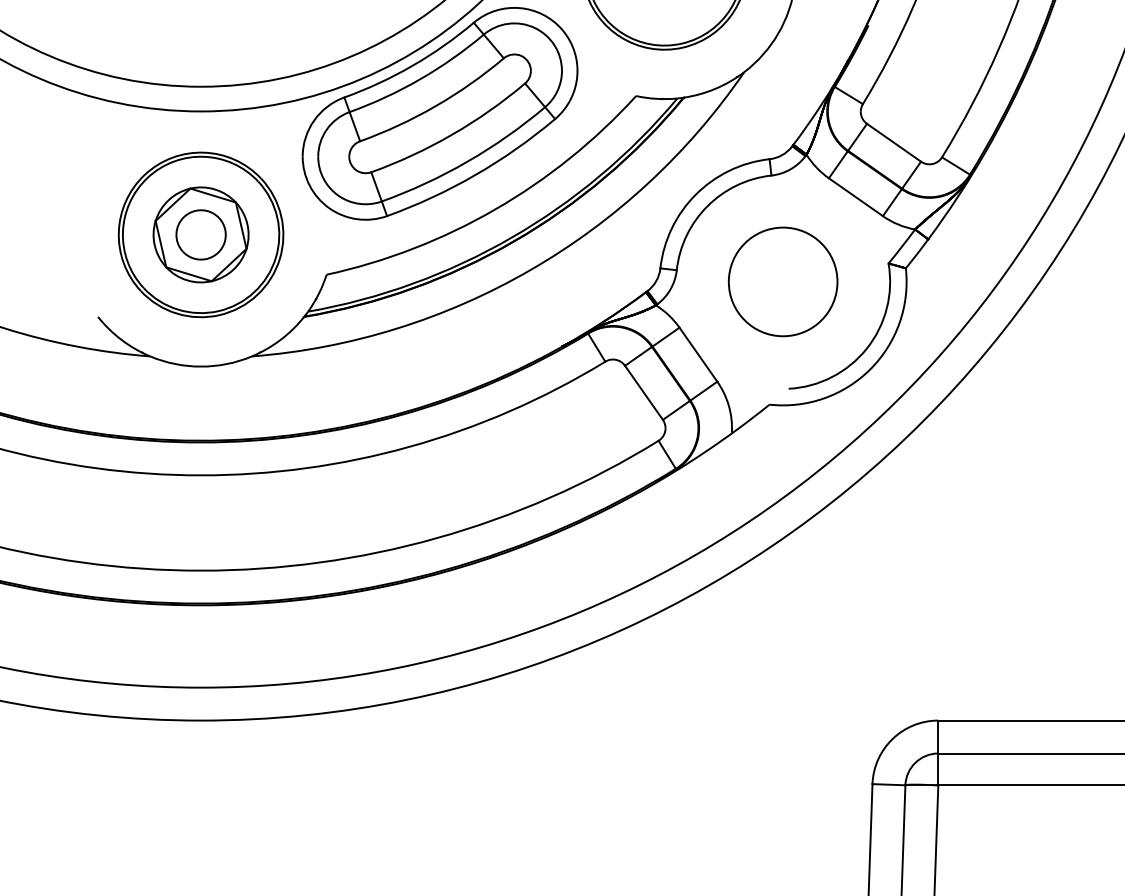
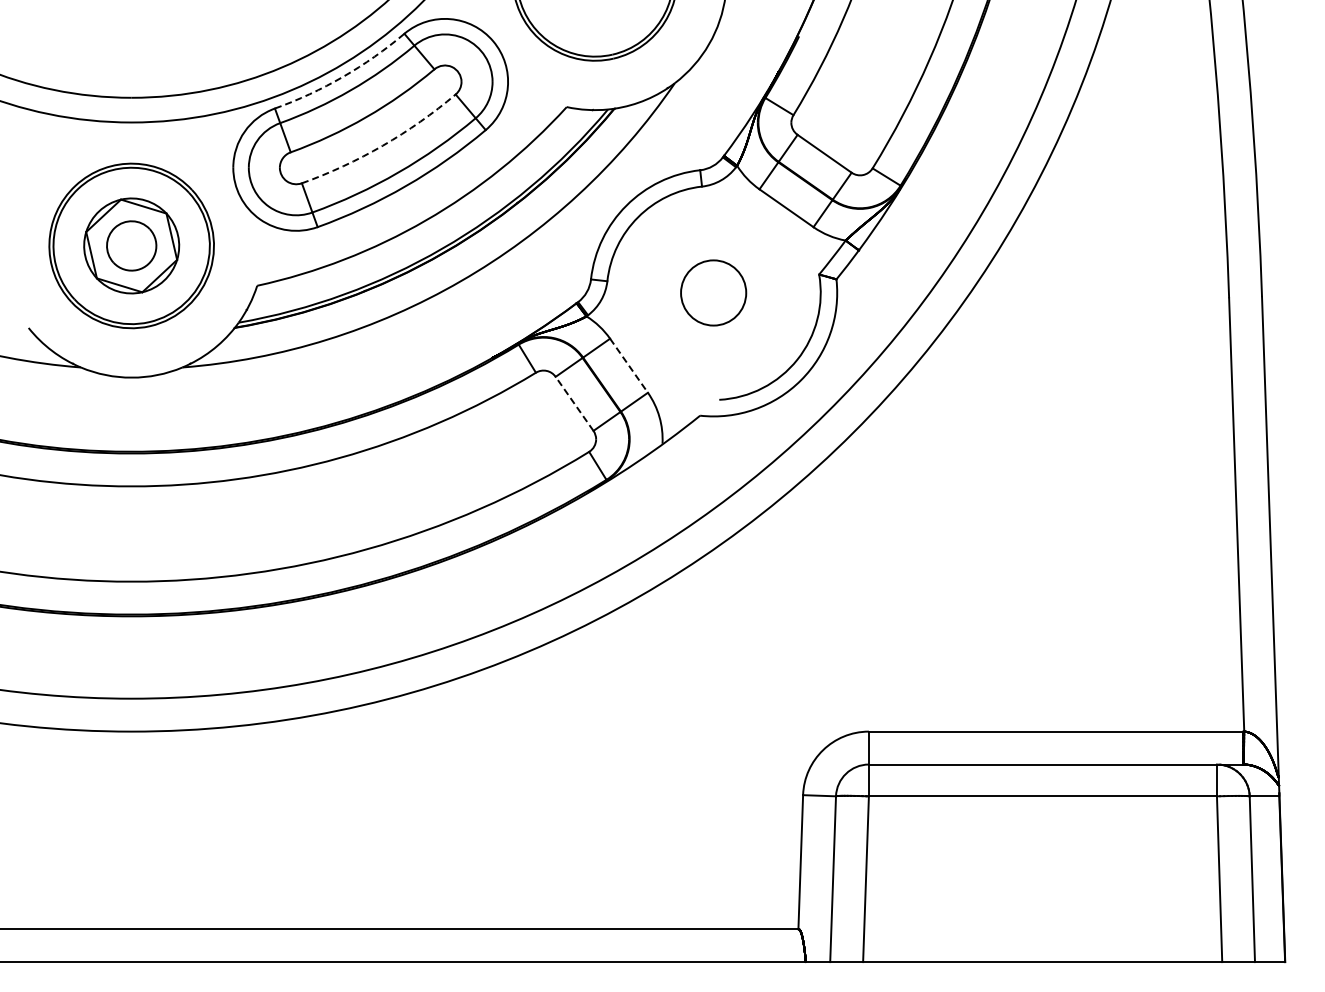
arc: (412, 65) -> (343, 76), solid -> dashed
arc: (451, 134) -> (382, 145), solid -> dashed
part: (782, 281) -> (713, 292), size x0.6
line: (698, 354) -> (629, 365), solid -> dashed
line: (643, 392) -> (574, 403), solid -> dashed

